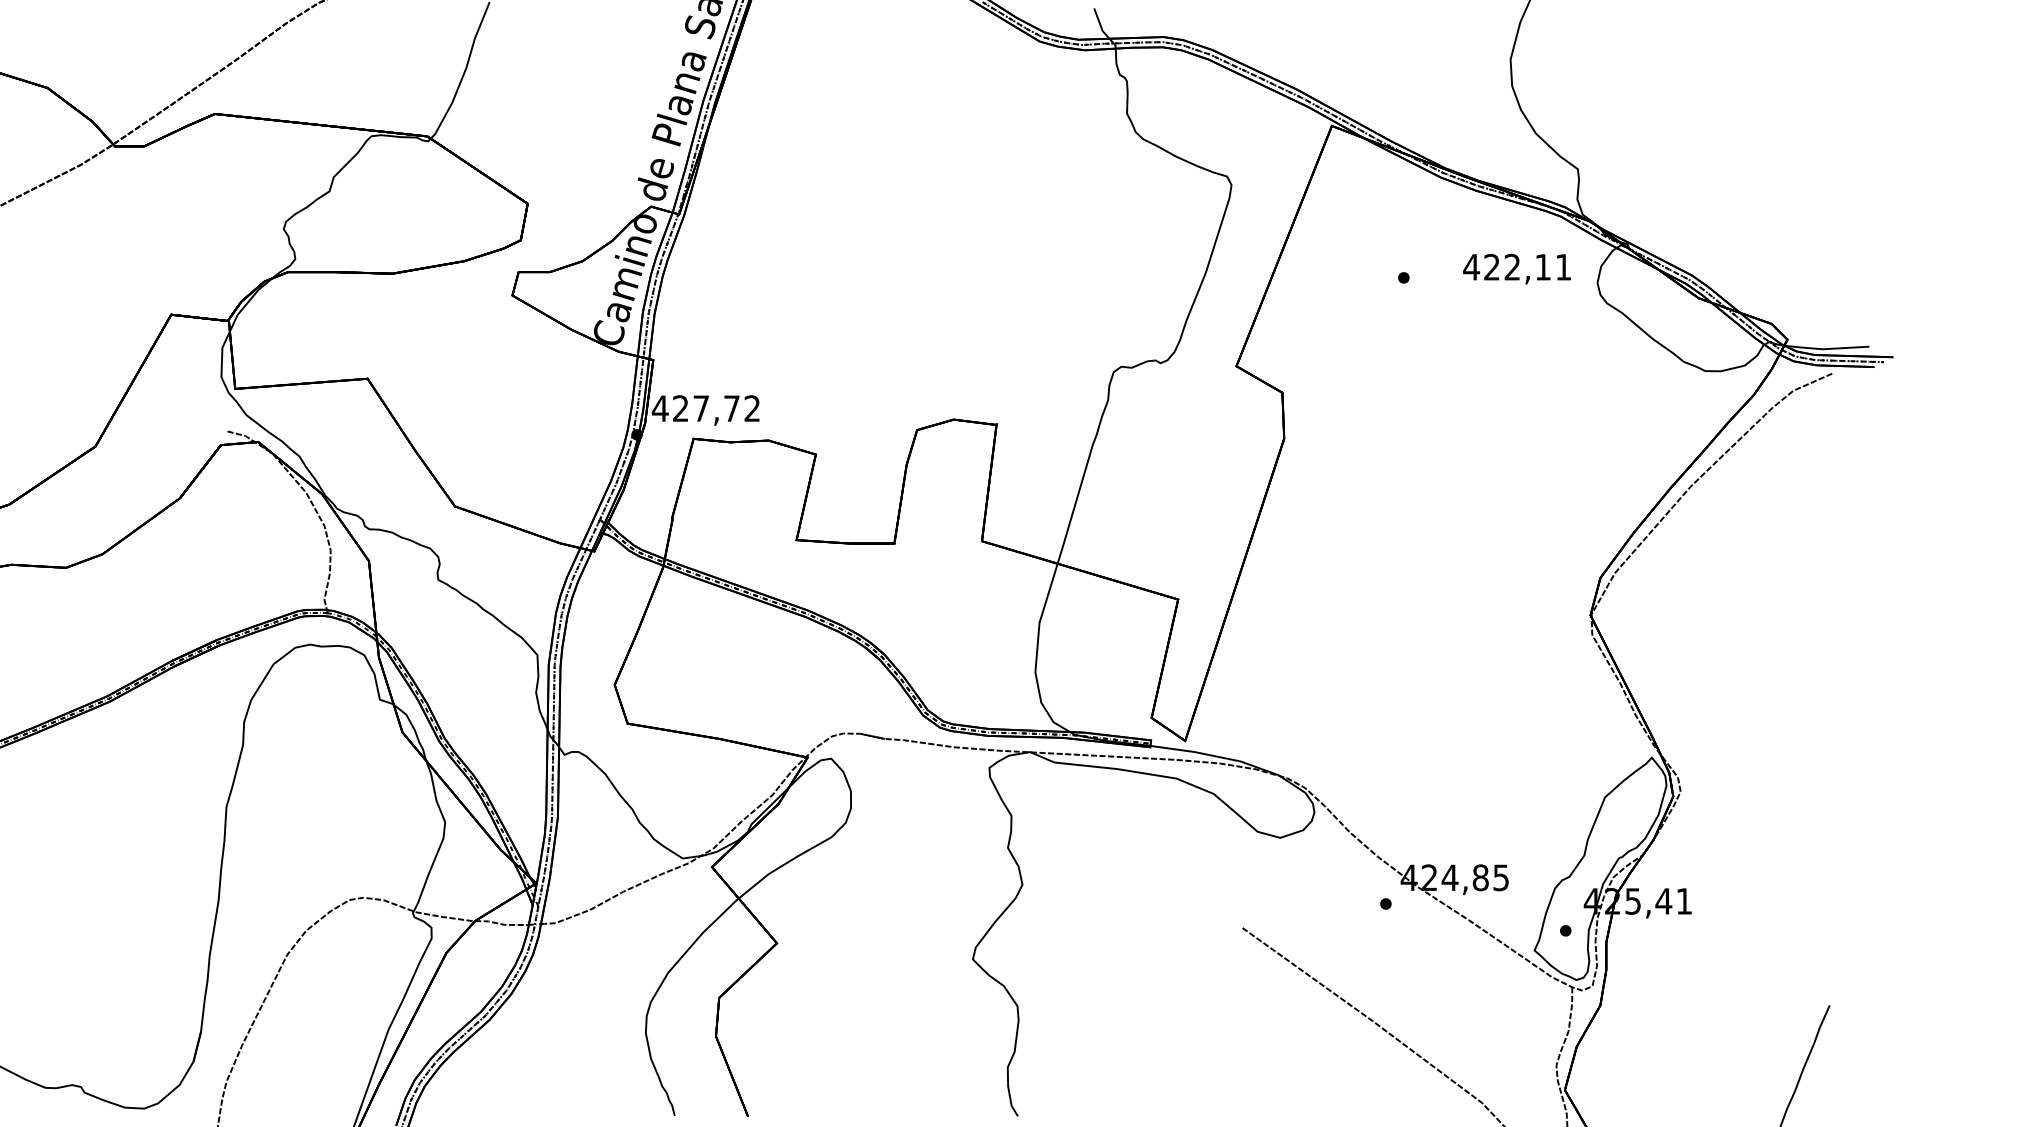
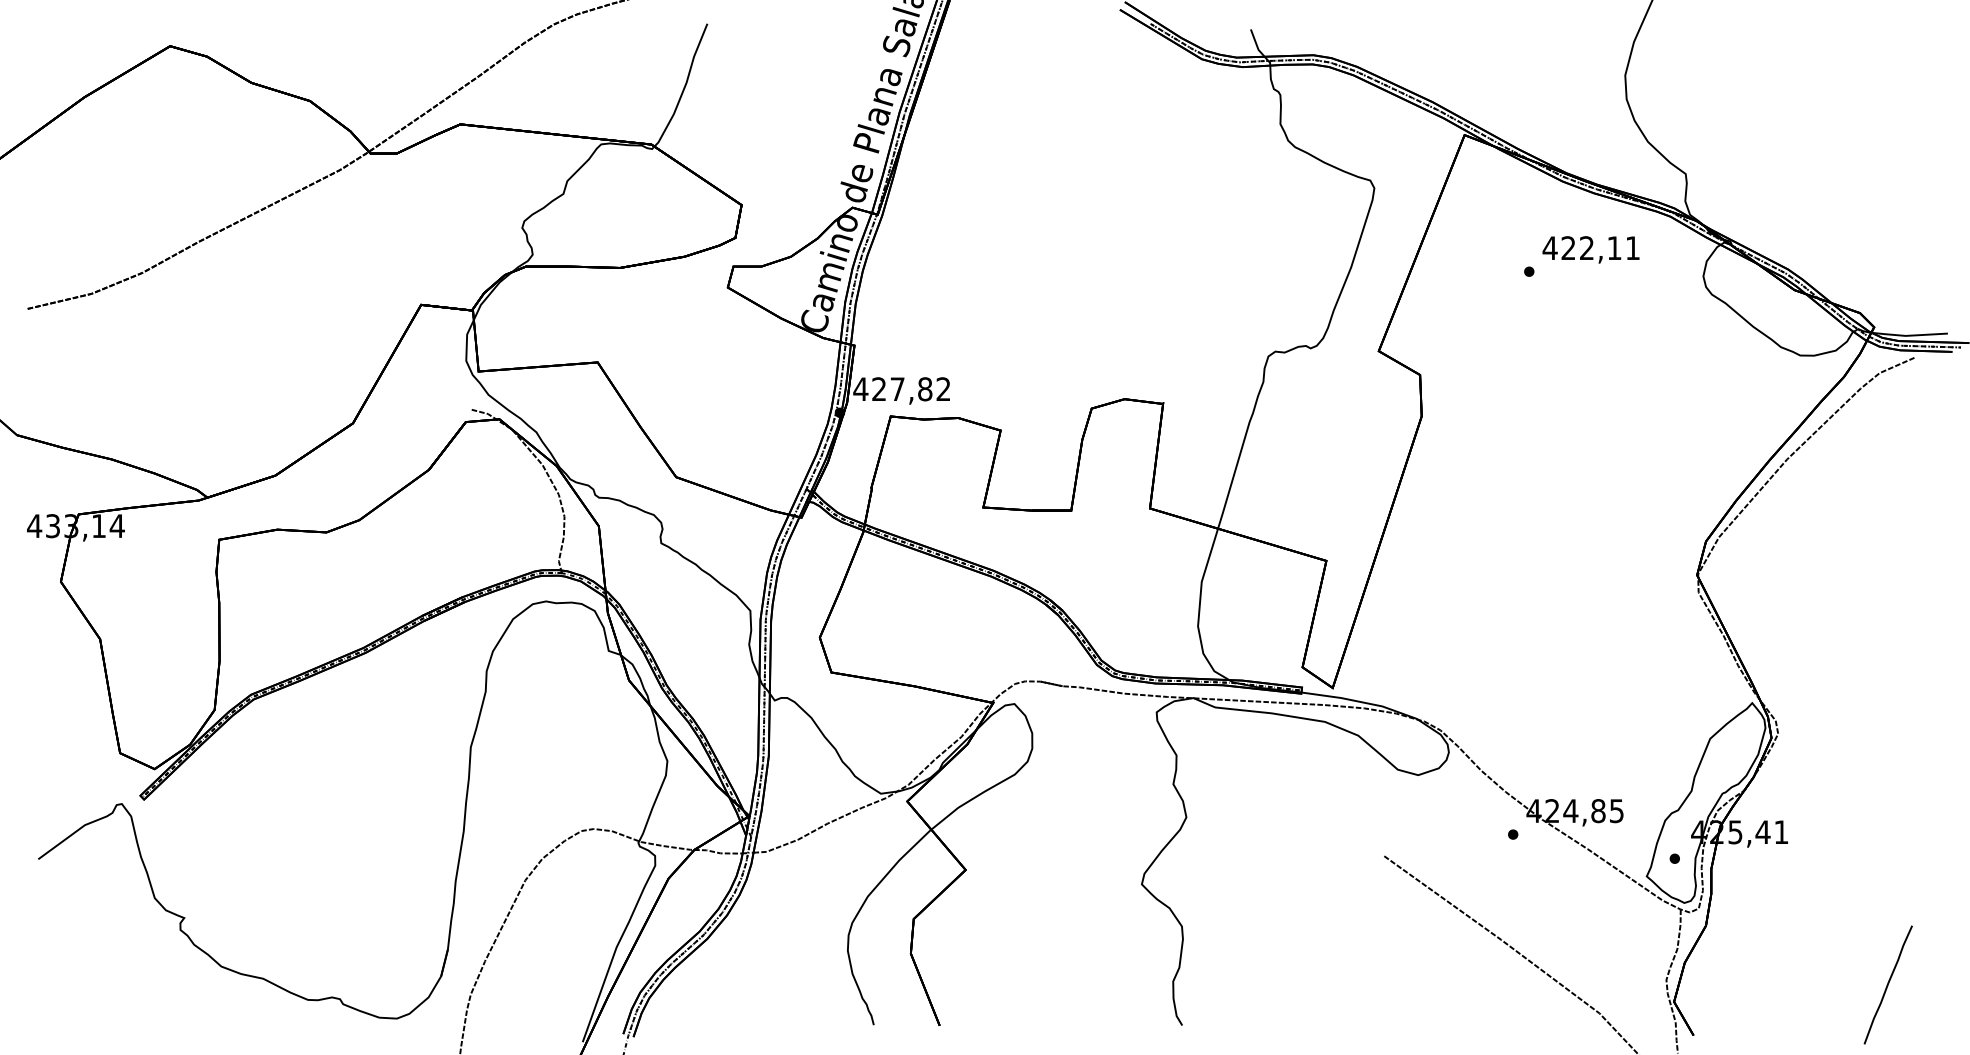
text: (1516, 268) -> (1590, 249), moved
text: (732, 408) -> (925, 389), 427,72 -> 427,82

